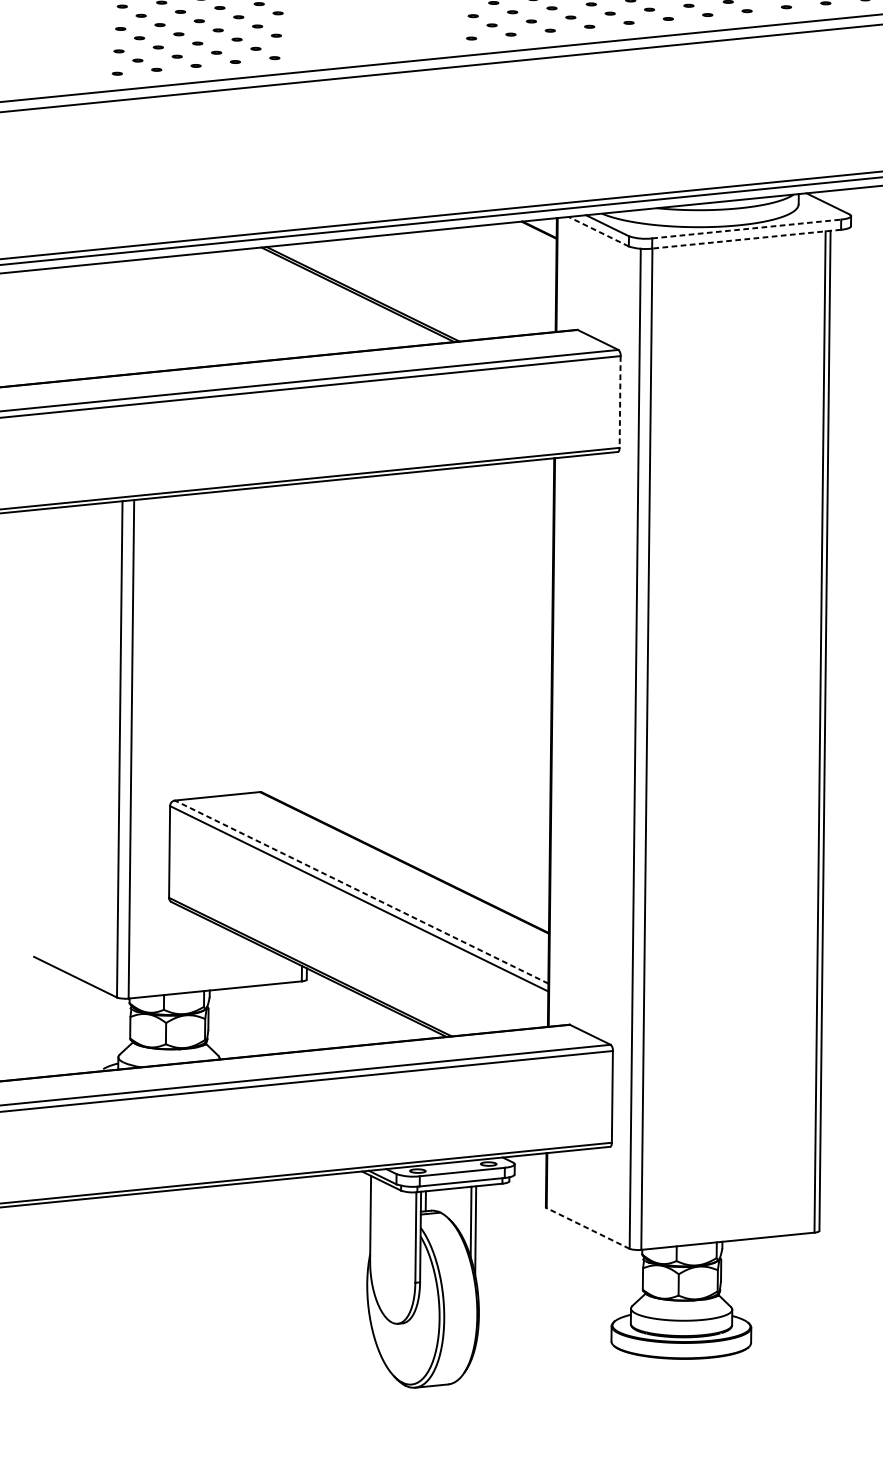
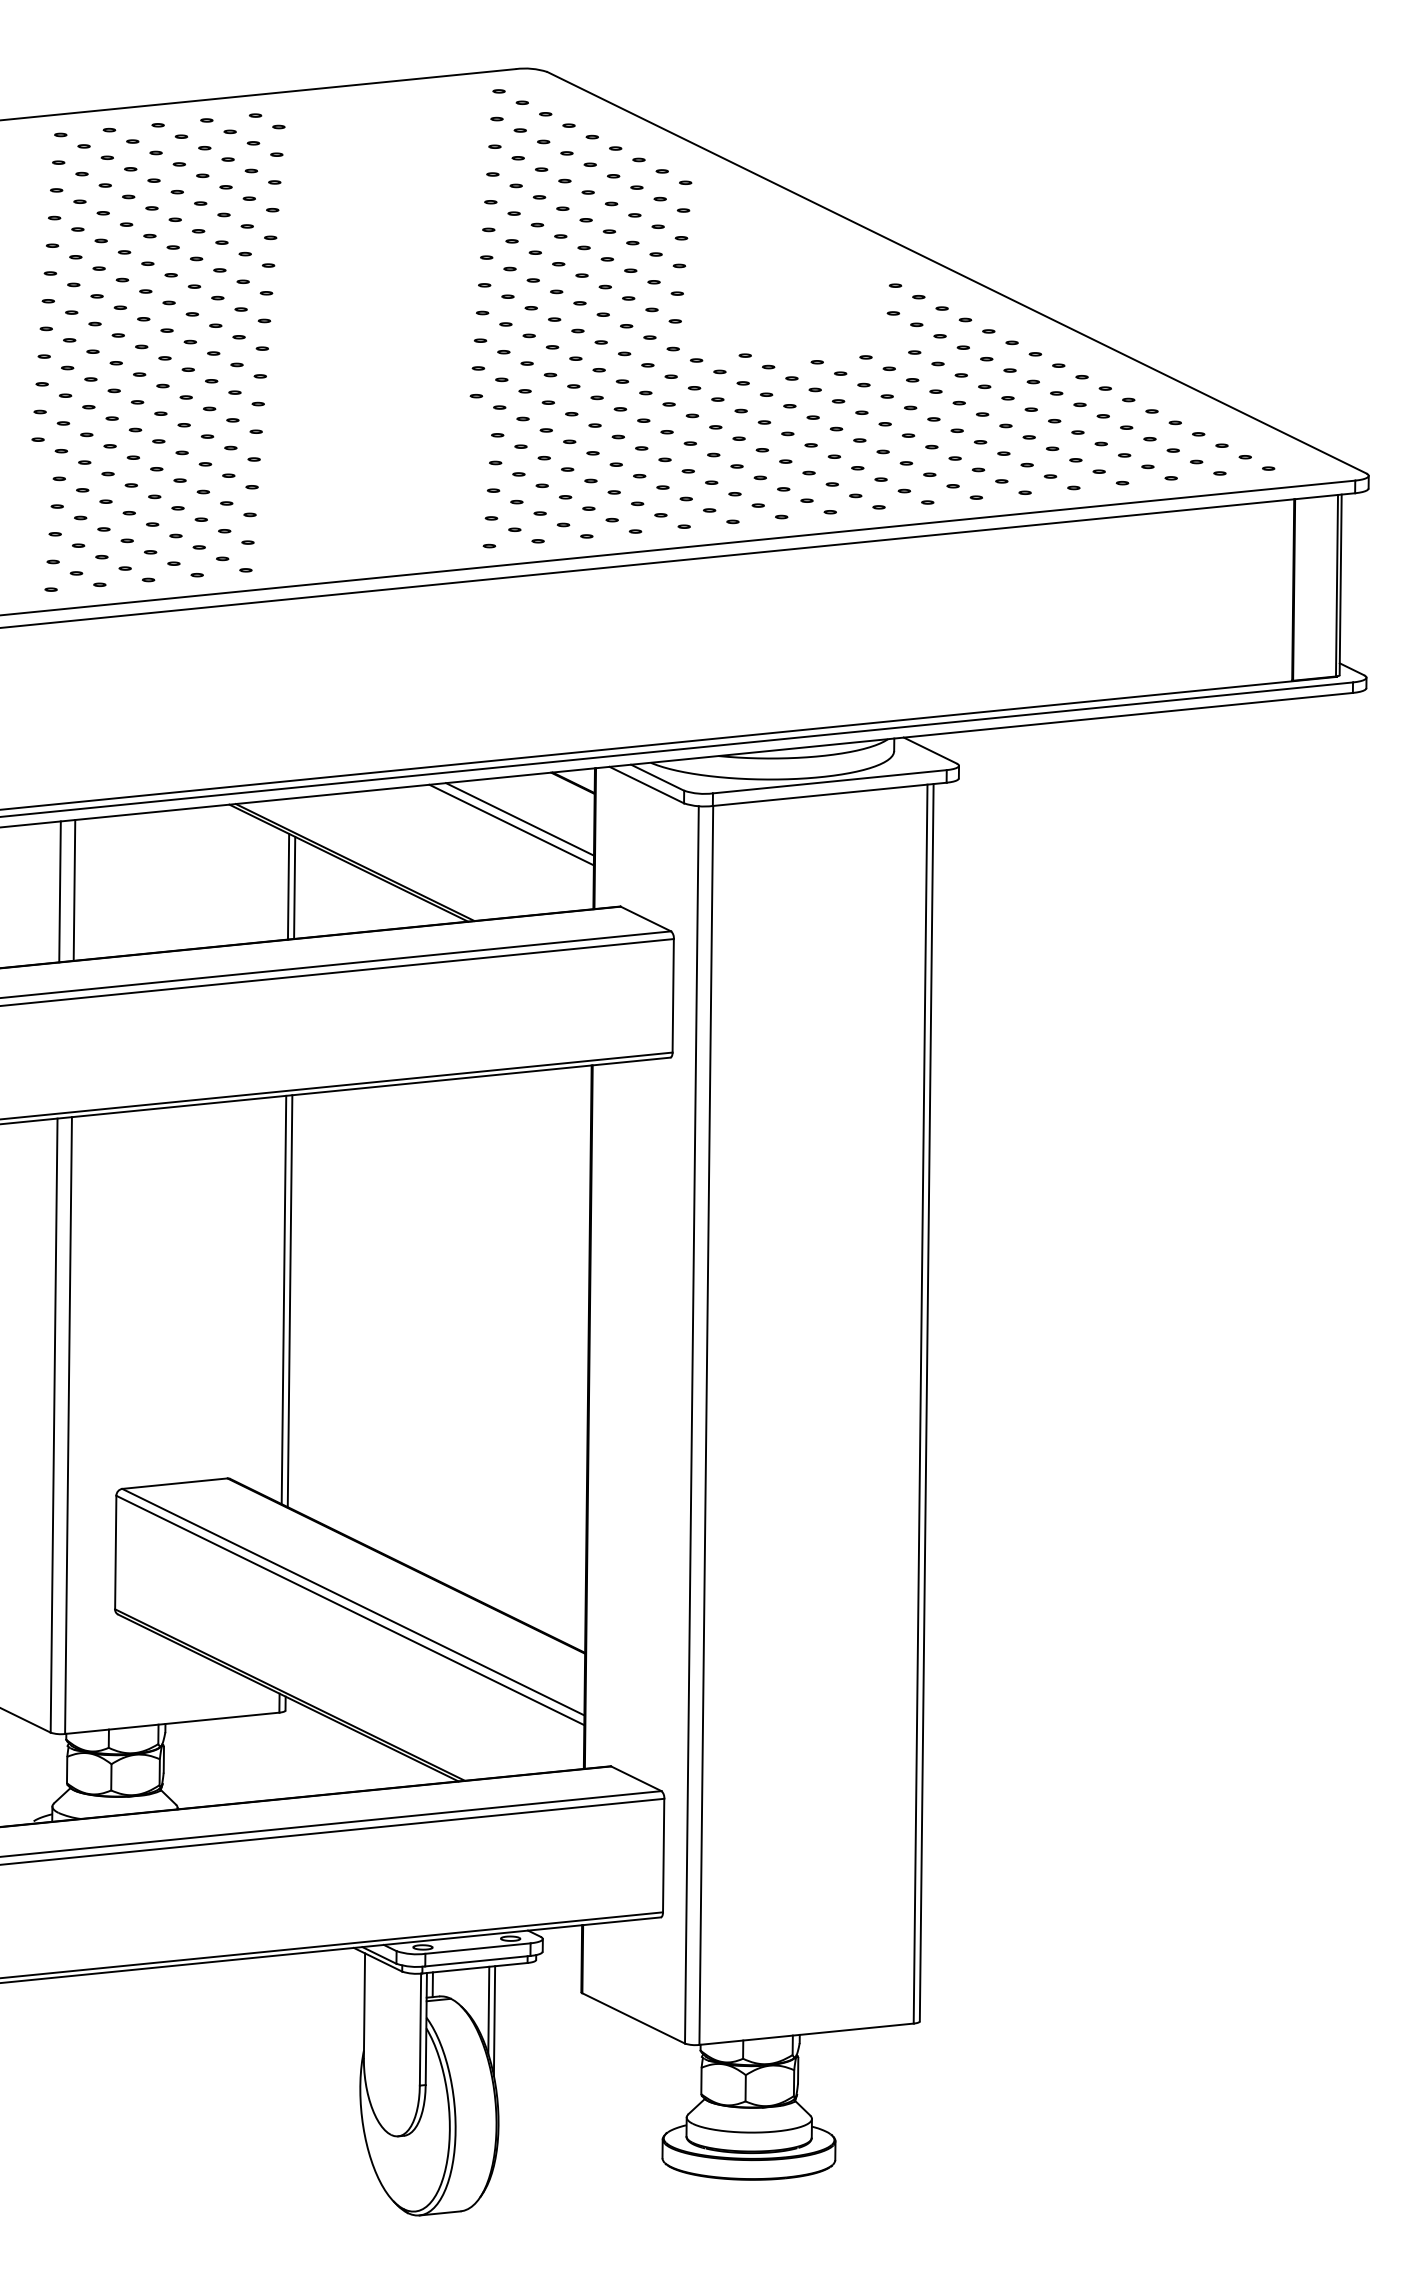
line: (747, 228) -> (830, 781), dashed -> solid
line: (598, 231) -> (646, 784), dashed -> solid
line: (746, 239) -> (829, 794), dashed -> solid
line: (495, 259) -> (519, 819), added
line: (489, 263) -> (511, 824), added
line: (309, 313) -> (288, 886), added
line: (314, 314) -> (294, 887), added
line: (136, 316) -> (74, 890), added
line: (124, 317) -> (59, 891), added
line: (620, 401) -> (673, 995), dashed -> solid
line: (305, 647) -> (283, 1299), added
line: (310, 649) -> (289, 1301), added
line: (360, 891) -> (352, 1601), dashed -> solid
line: (588, 1228) -> (633, 2018), dashed -> solid

